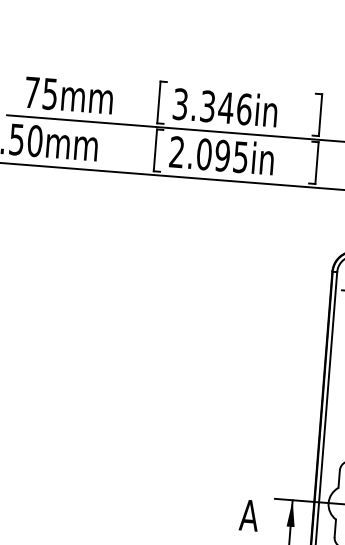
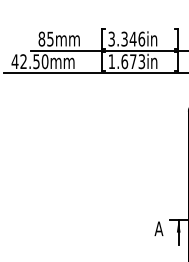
text: (31, 91) -> (41, 38), 75mm -> 85mm
text: (208, 154) -> (126, 61), 2.095in -> 1.673in

